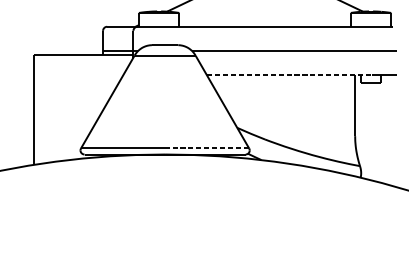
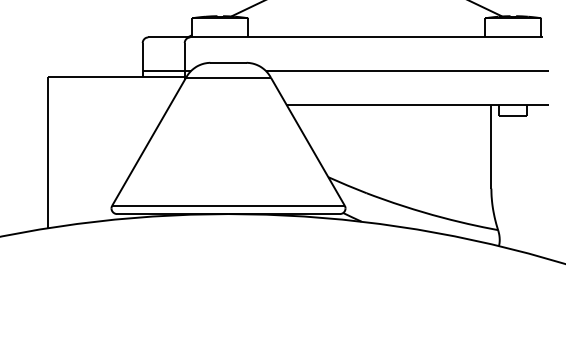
line: (290, 75) -> (401, 104), dashed -> solid
line: (207, 148) -> (286, 205), dashed -> solid

